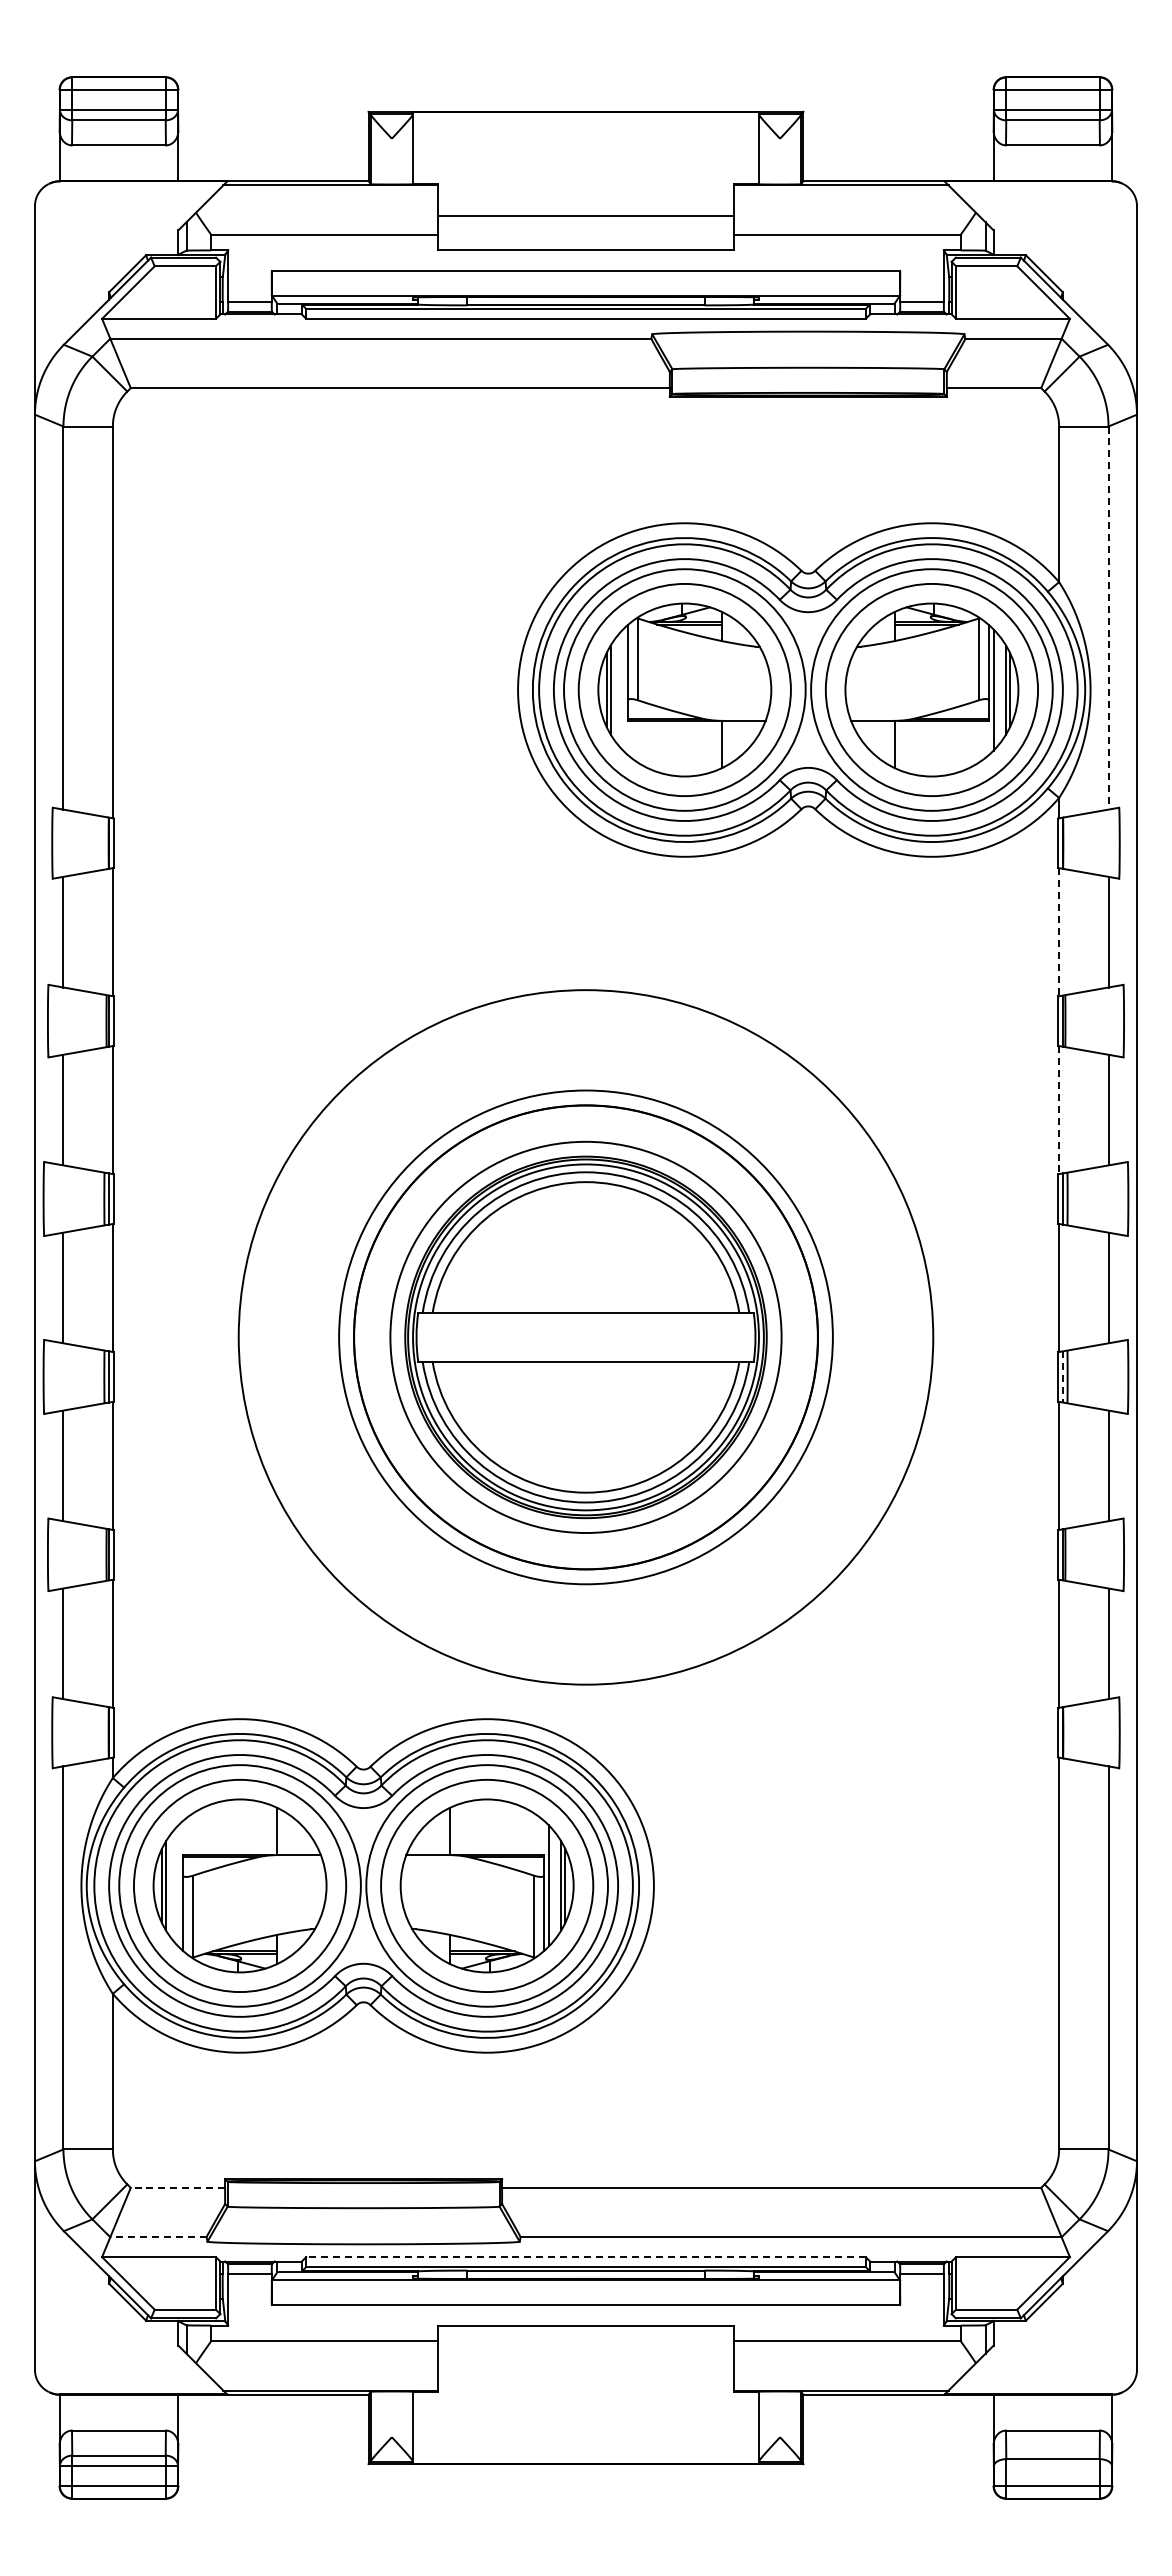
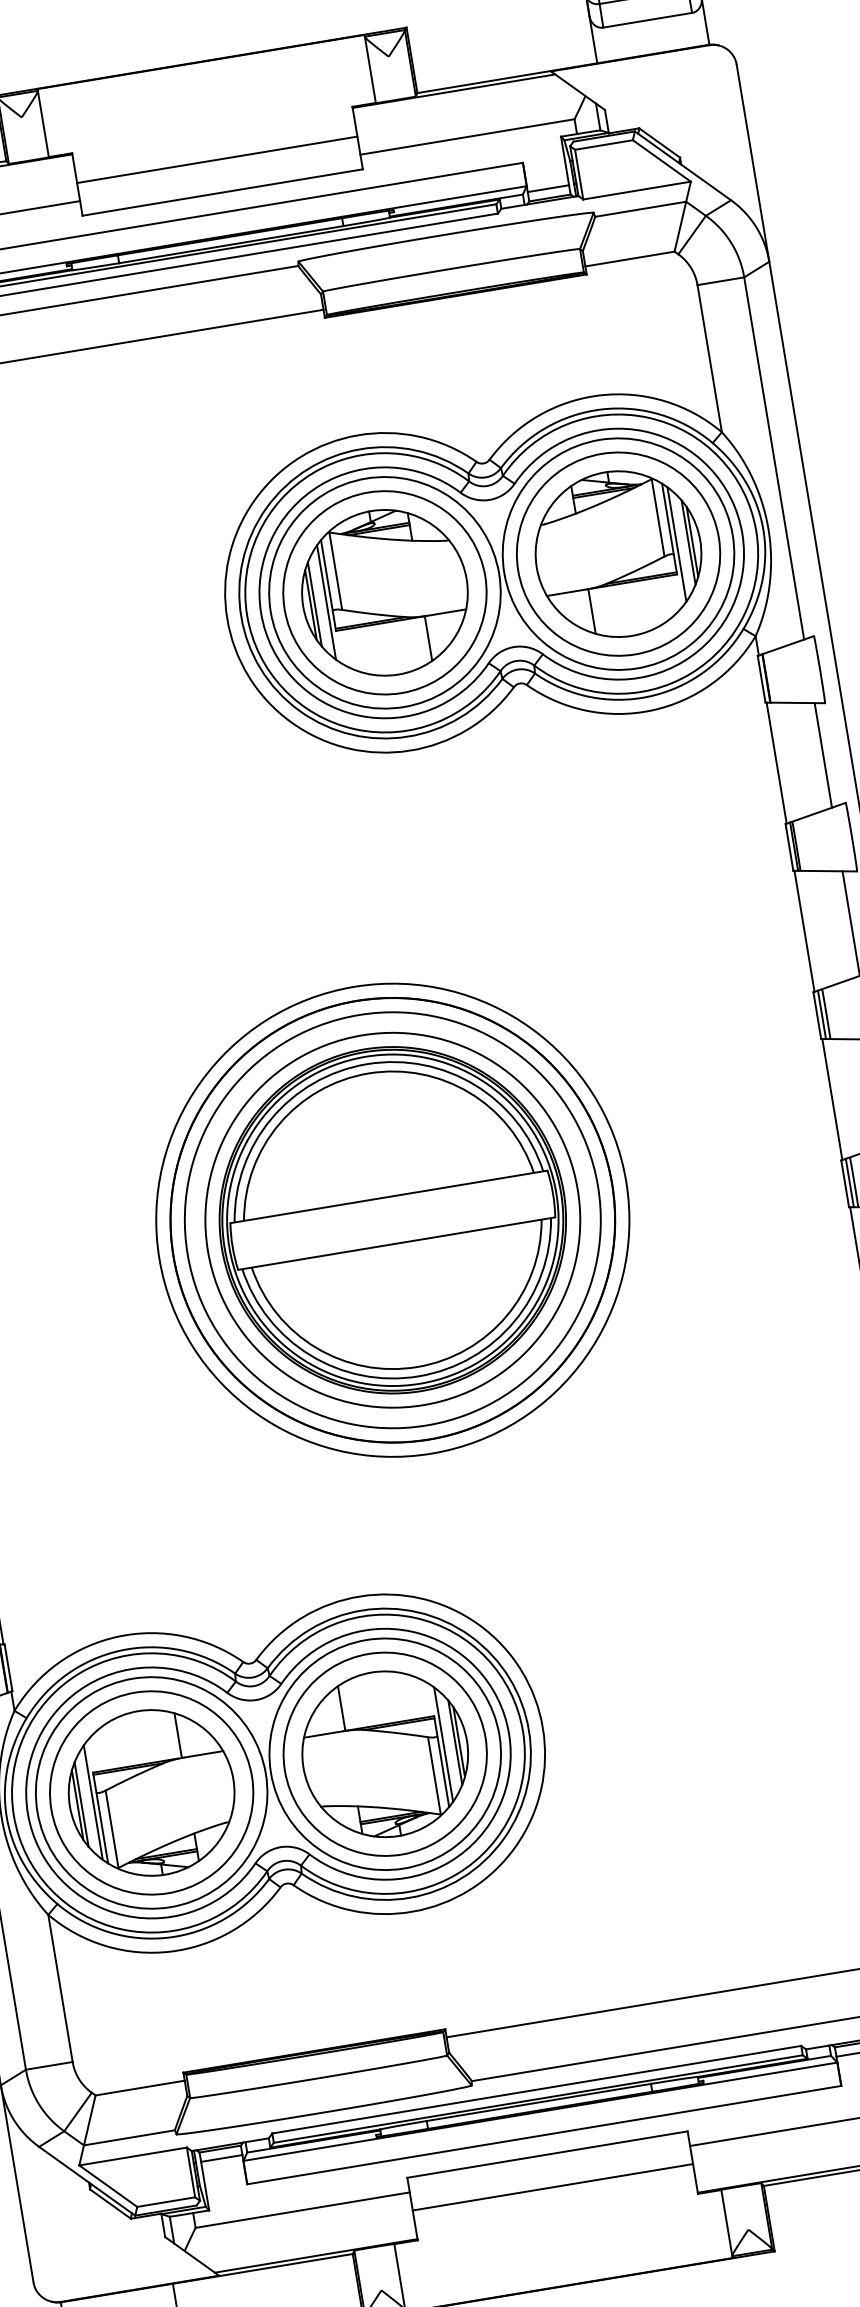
line: (1108, 618) -> (774, 458), dashed -> solid
line: (623, 689) -> (326, 601), added
line: (1059, 932) -> (777, 763), dashed -> solid
line: (1059, 1110) -> (804, 931), dashed -> solid
circle: (585, 1337) -> (392, 1220), size x0.62
line: (1062, 1376) -> (849, 1182), dashed -> solid
line: (178, 1885) -> (93, 1802), added
line: (177, 2187) -> (139, 2087), dashed -> solid
line: (157, 2237) -> (128, 2138), dashed -> solid
line: (586, 2257) -> (537, 2089), dashed -> solid
line: (585, 2360) -> (552, 2187), added

